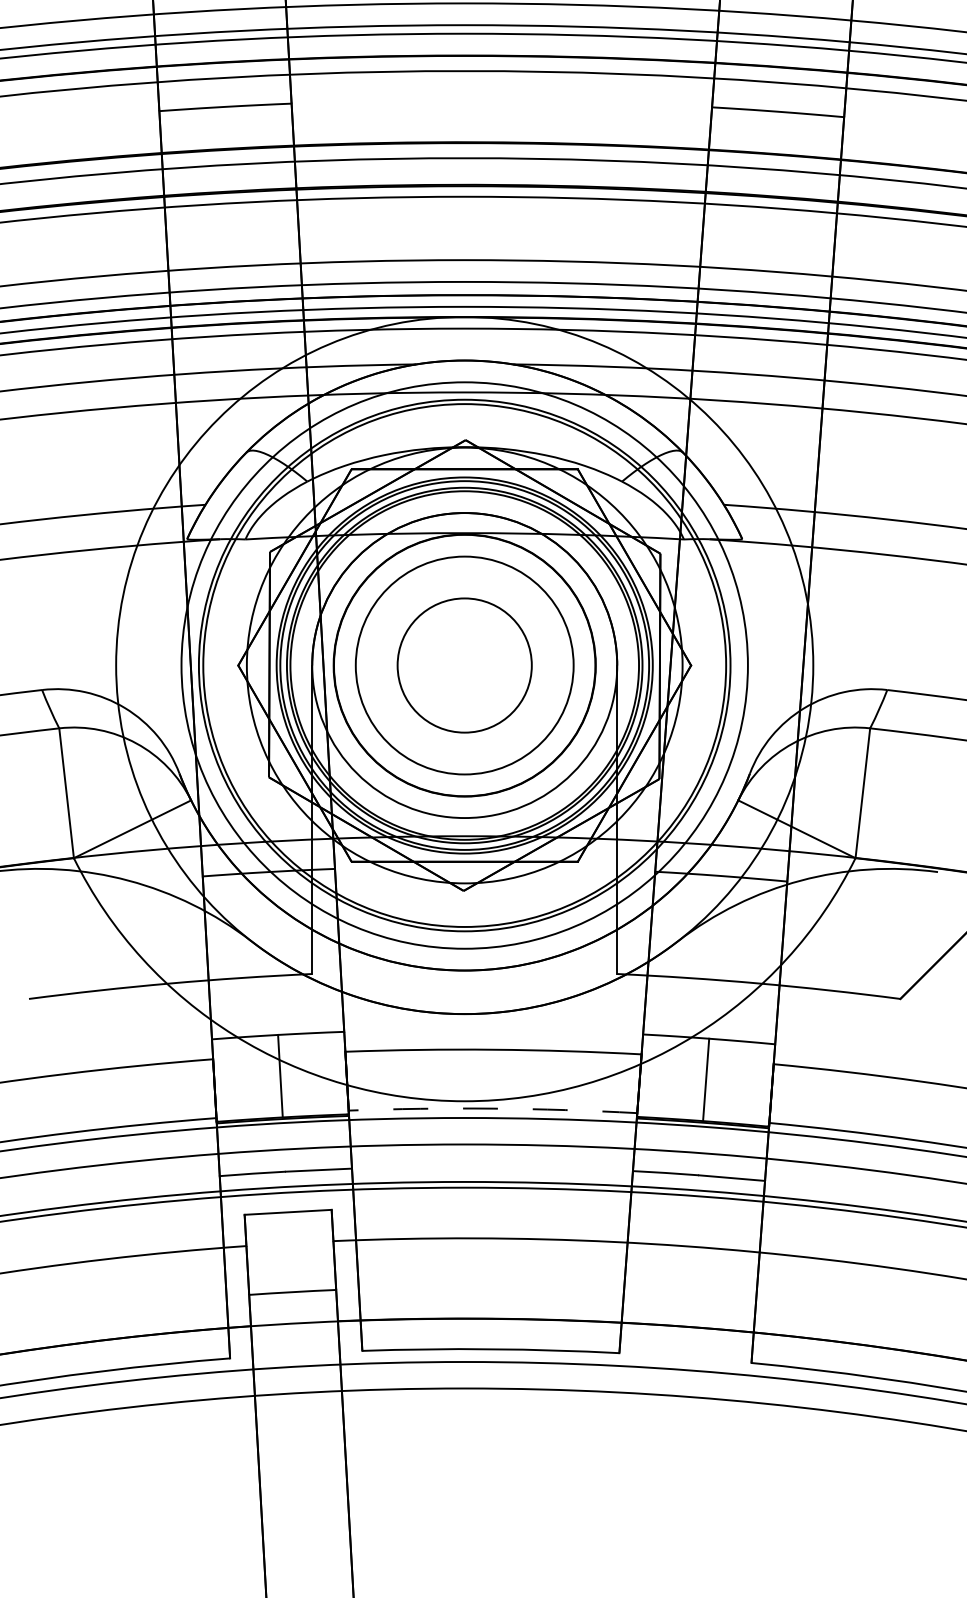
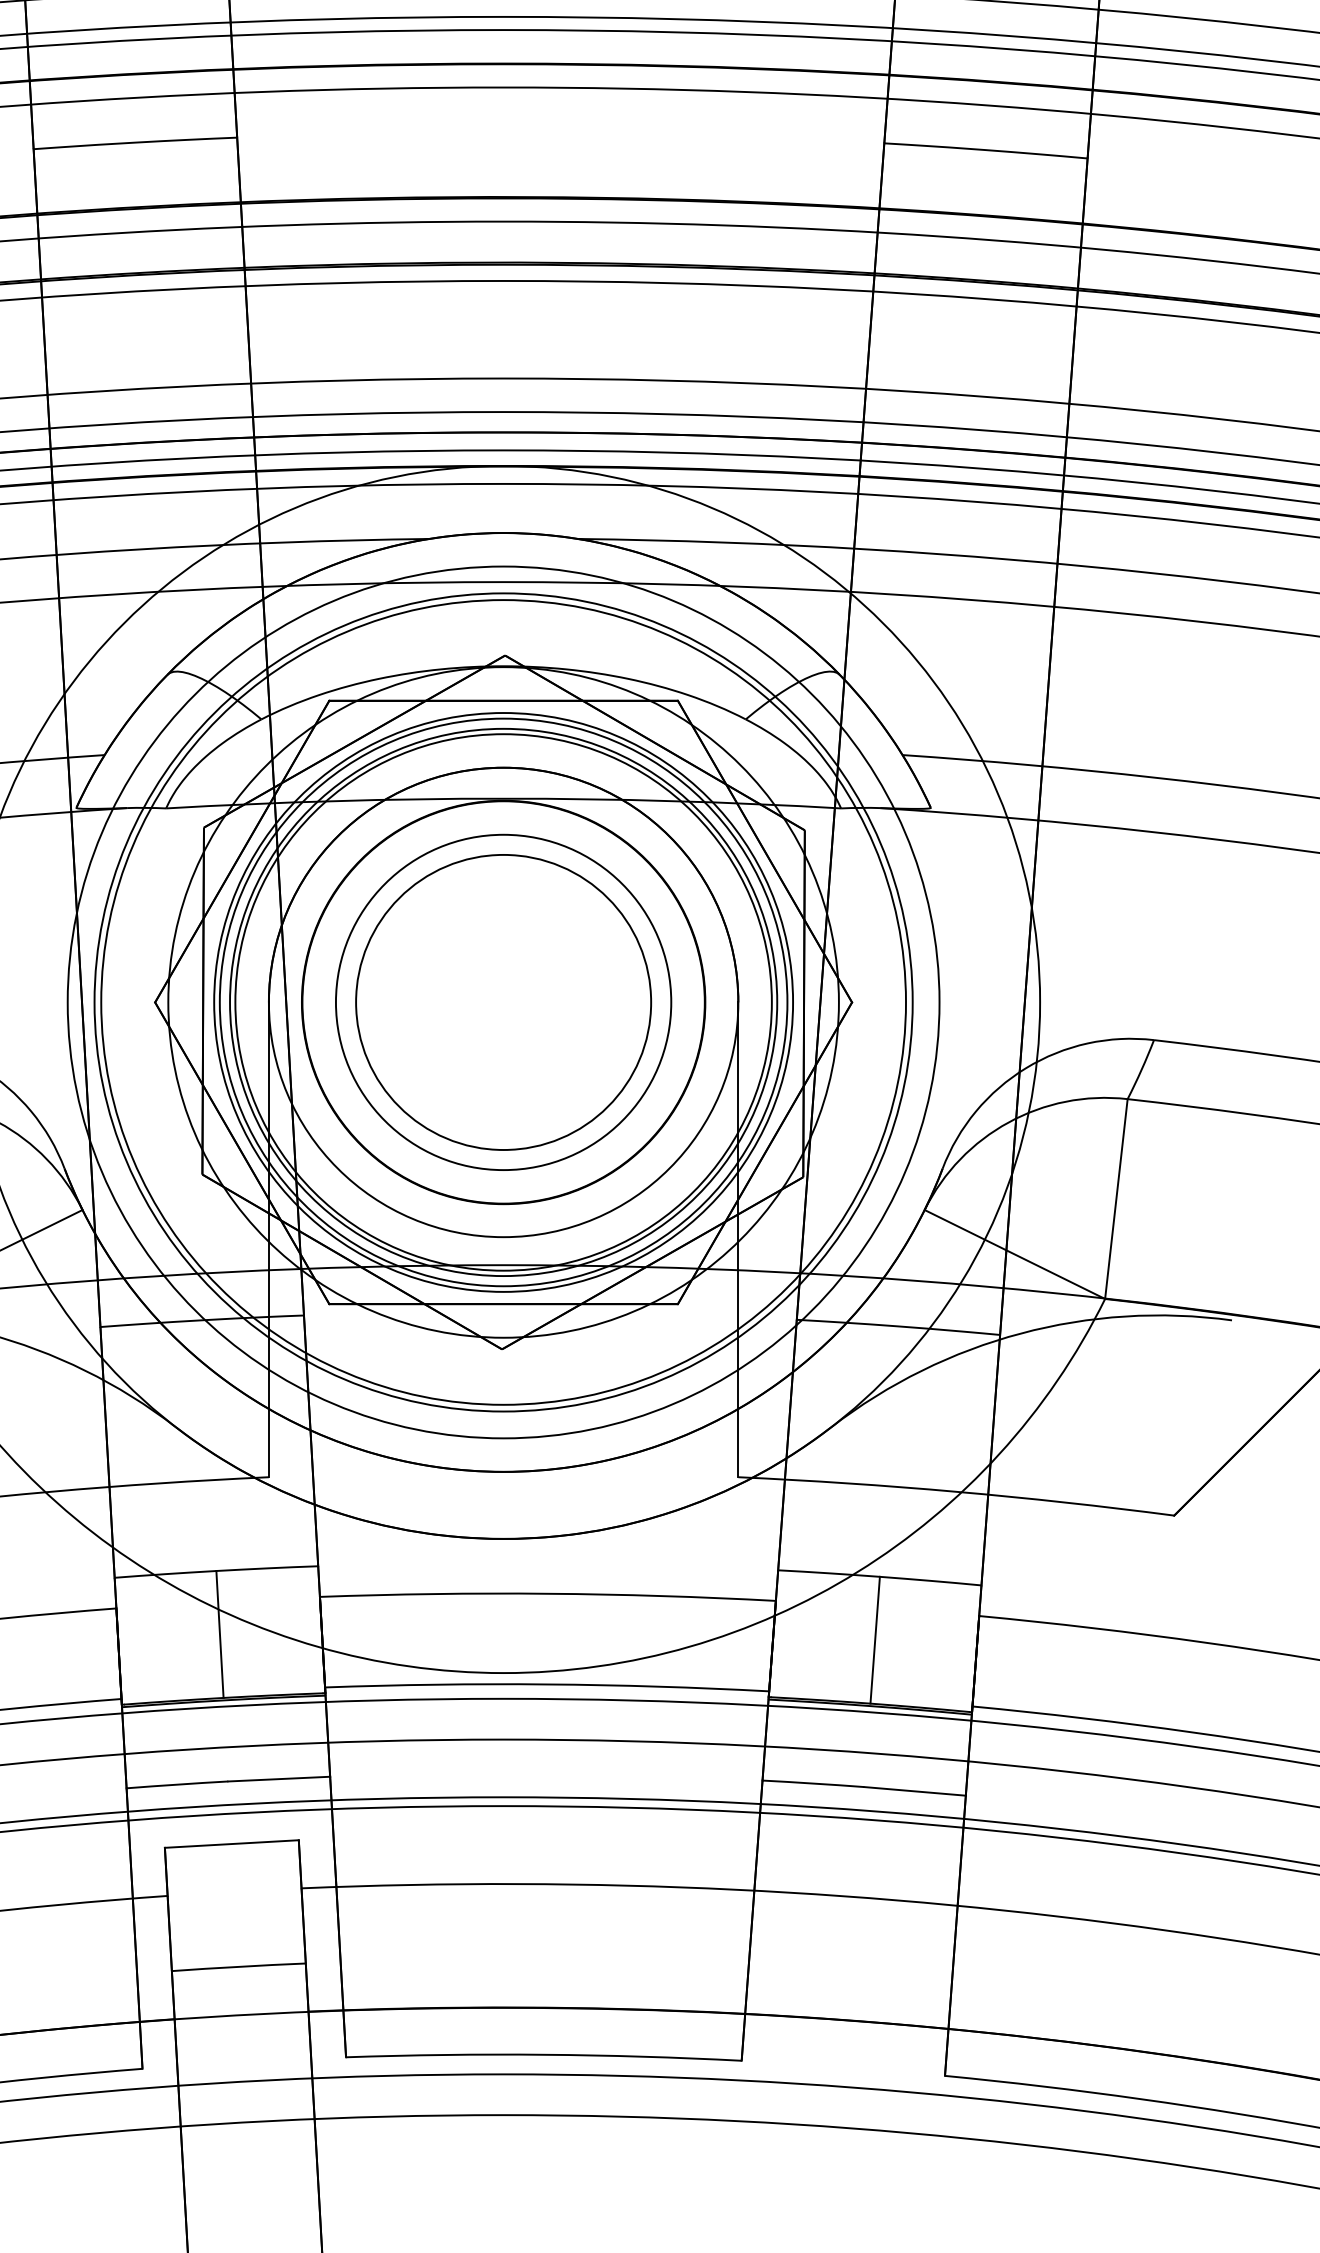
circle: (464, 665) -> (503, 1002), size x1.43
arc: (493, 1108) -> (547, 1684), dashed -> solid

